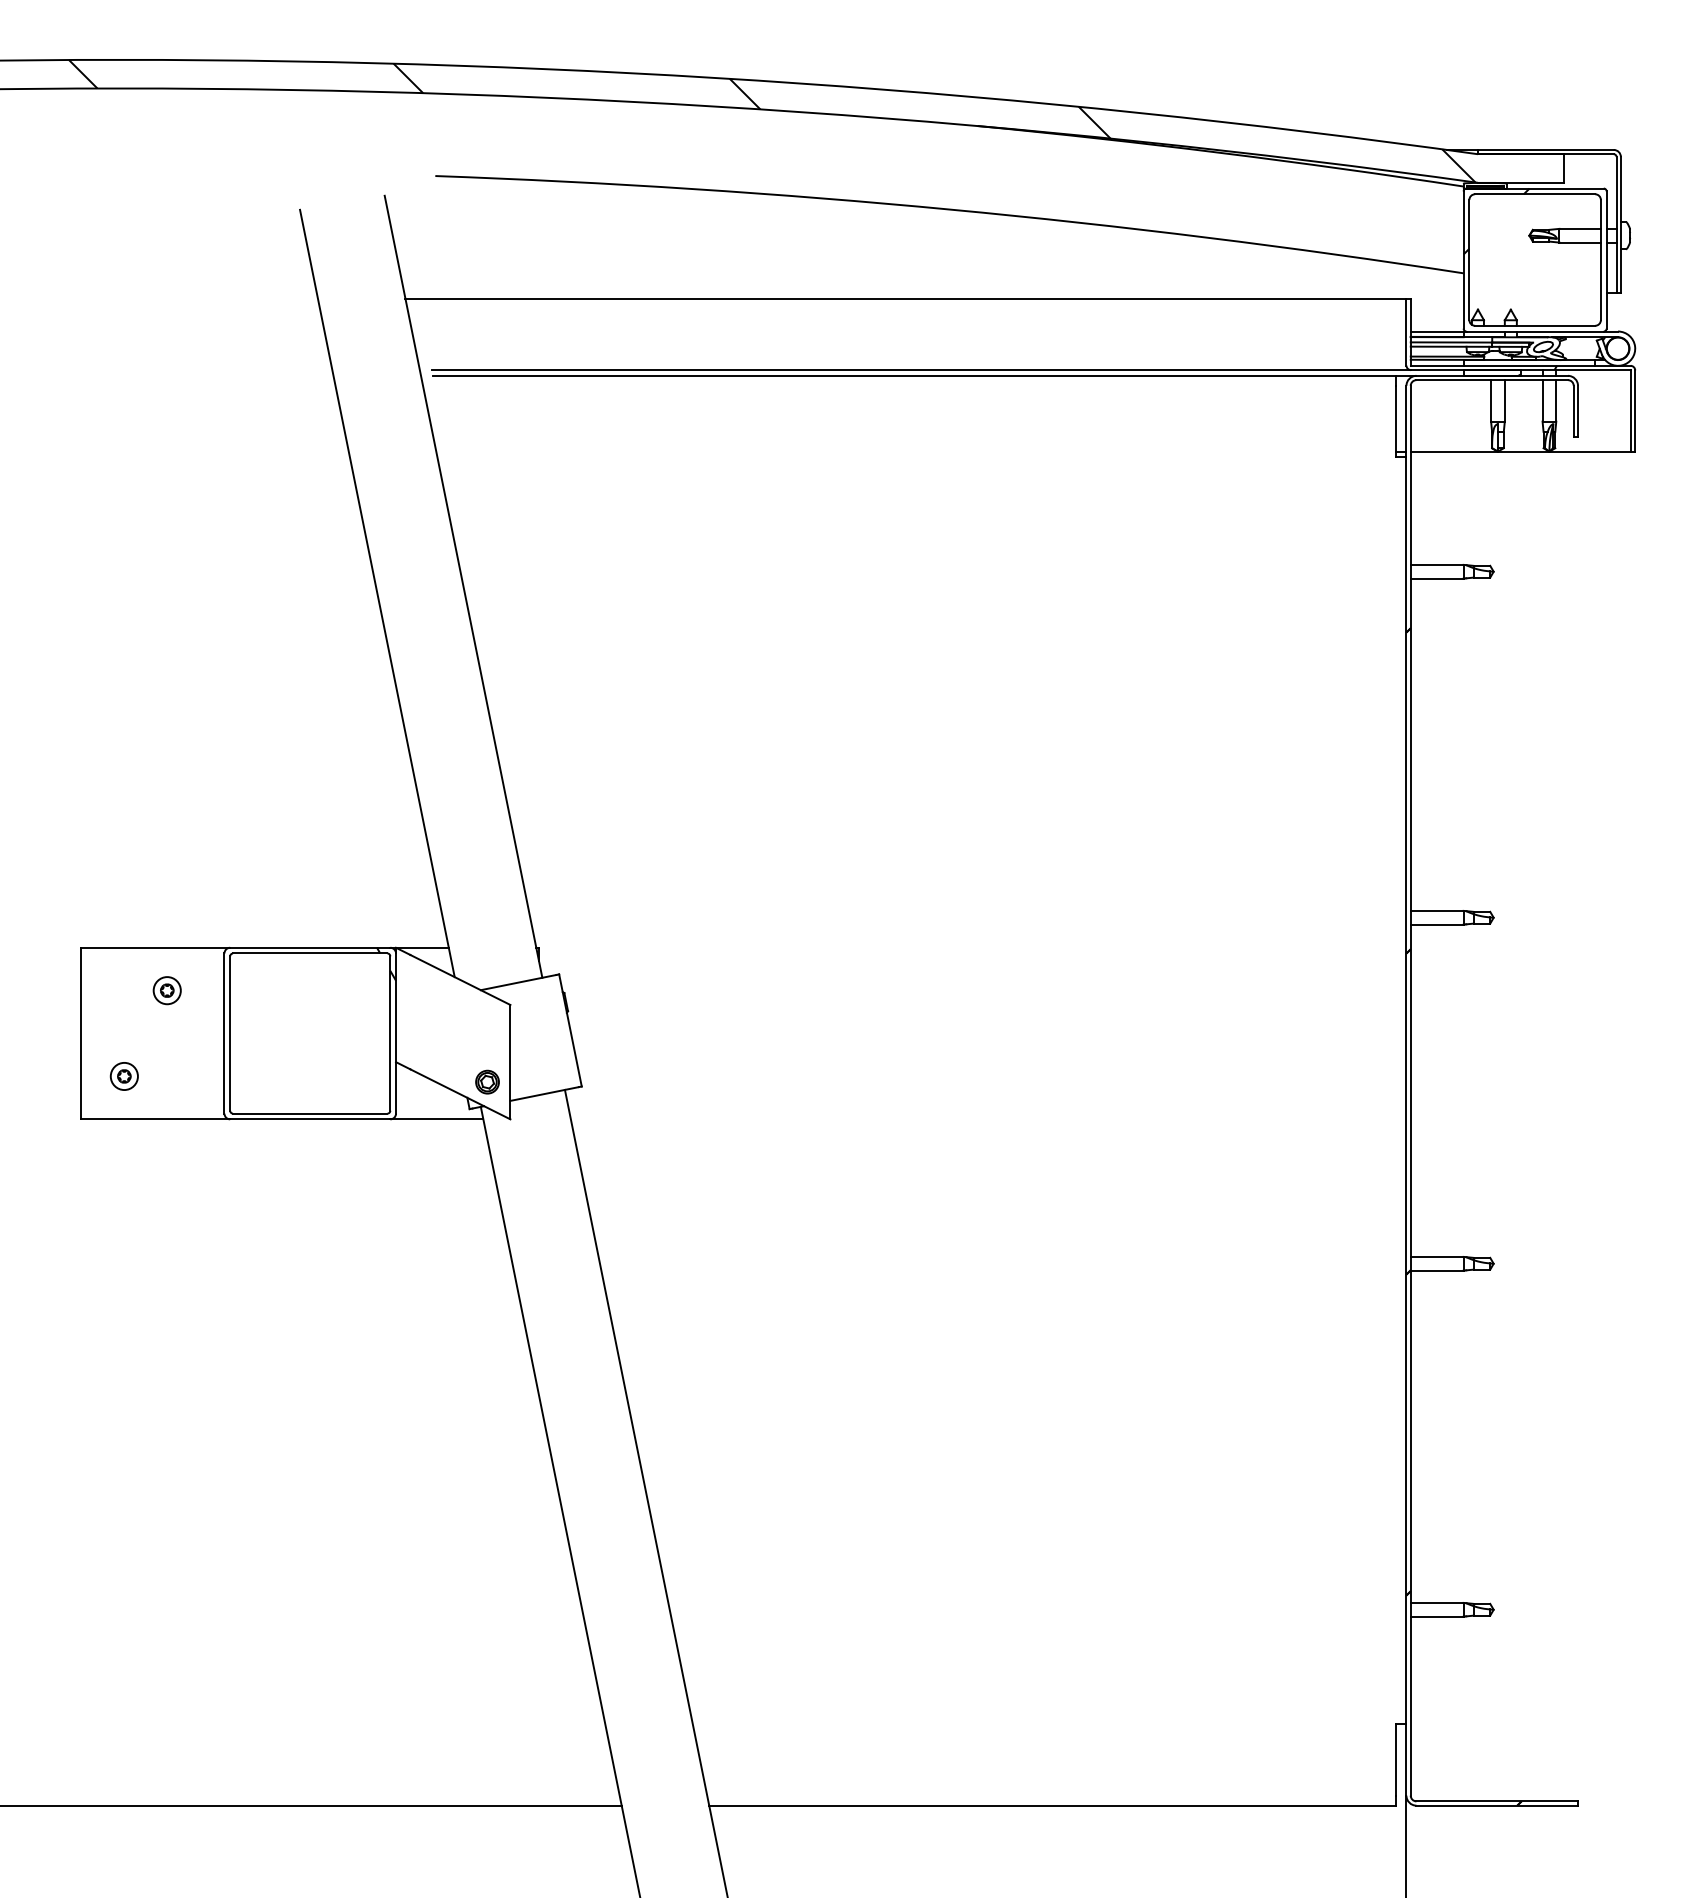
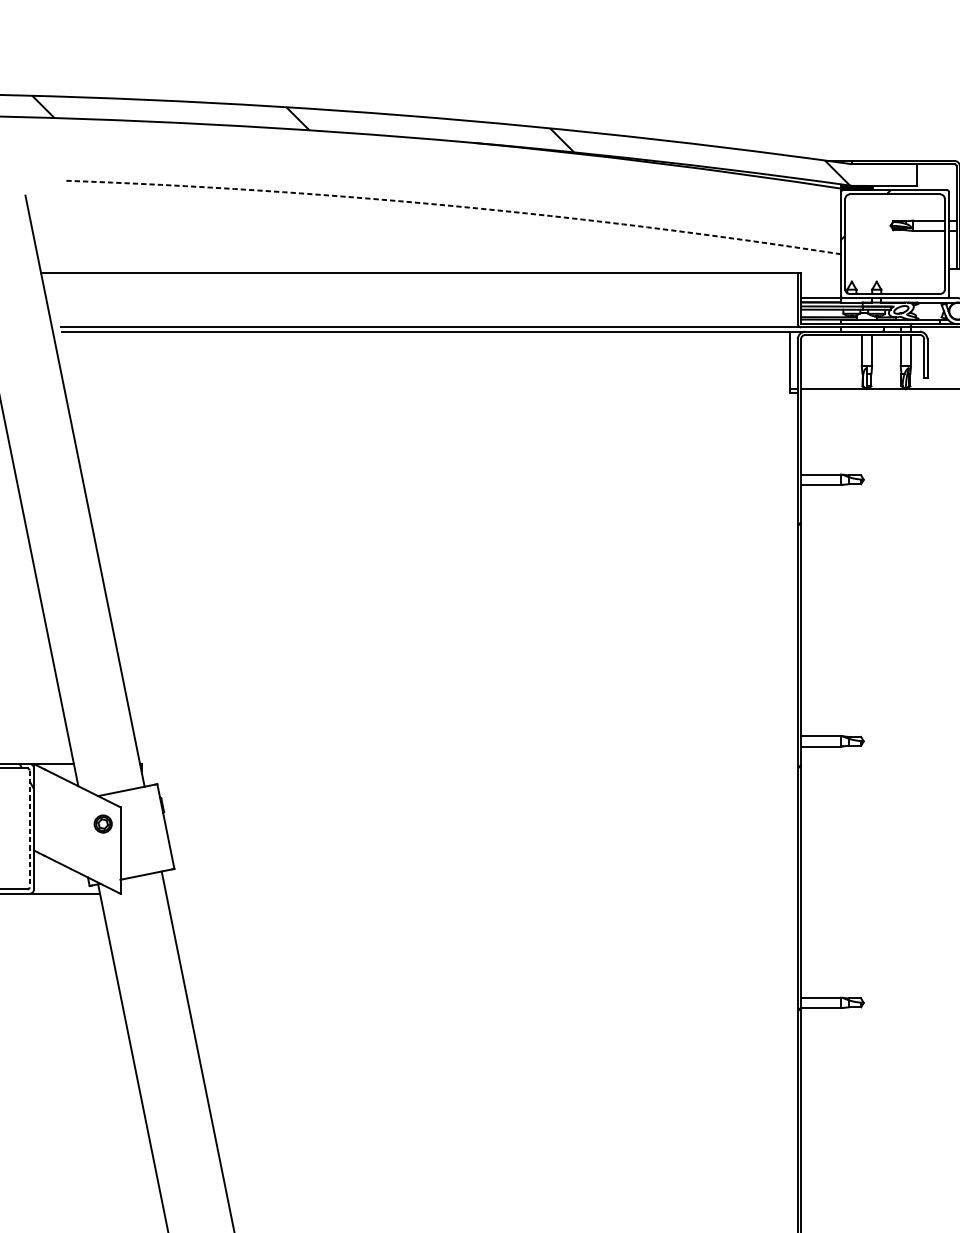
arc: (950, 209) -> (453, 205), solid -> dashed
line: (390, 1034) -> (29, 829), solid -> dashed
part: (487, 1081) -> (103, 823), moved

